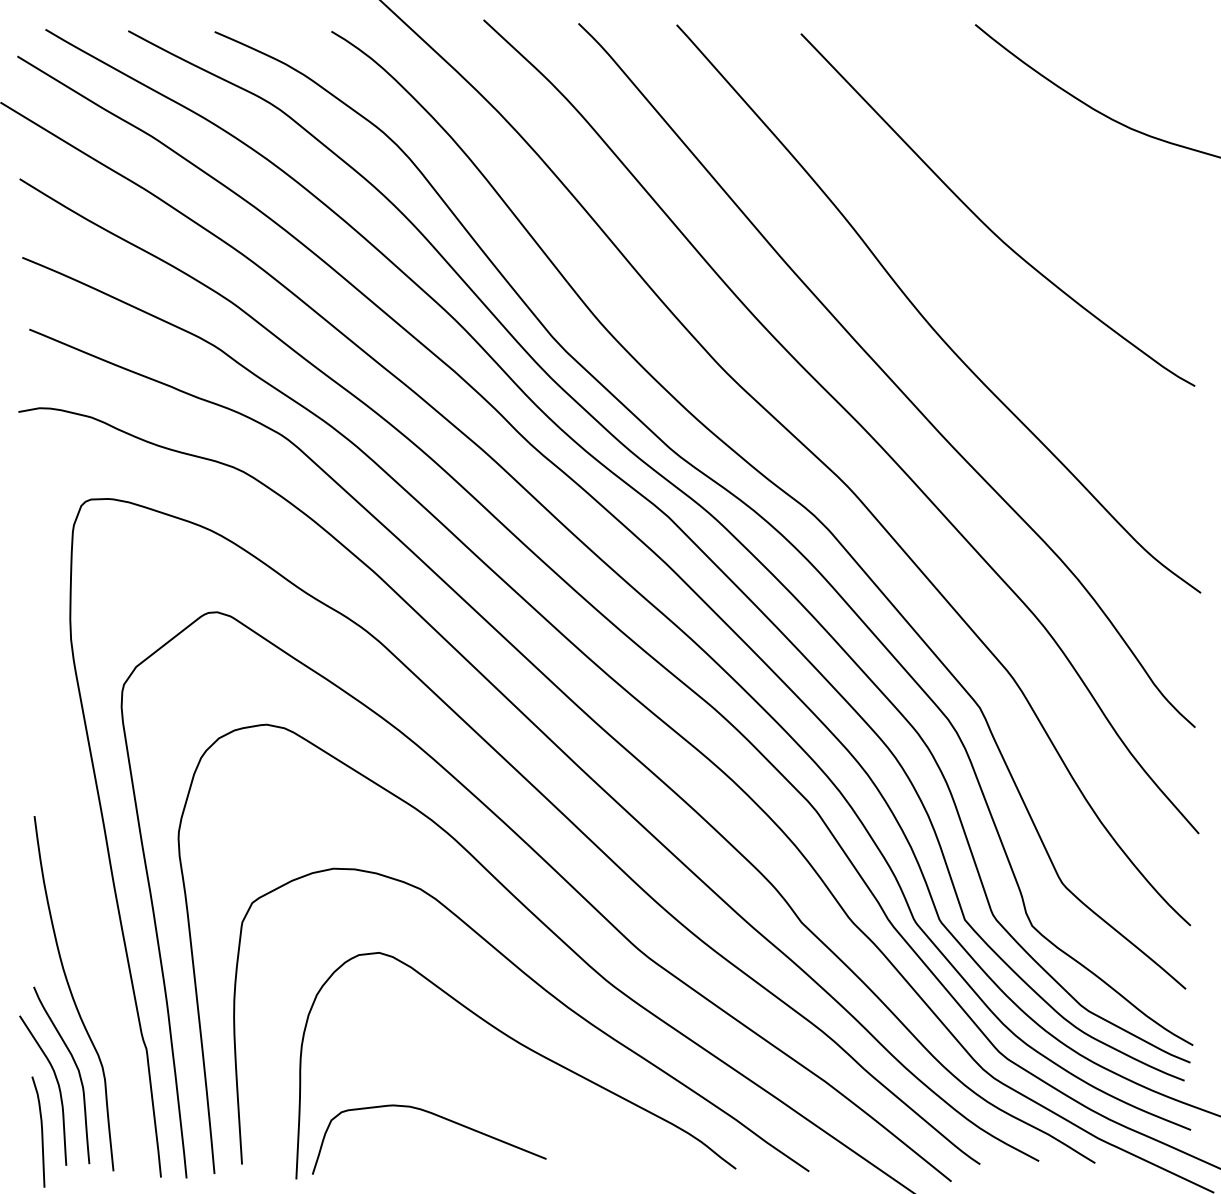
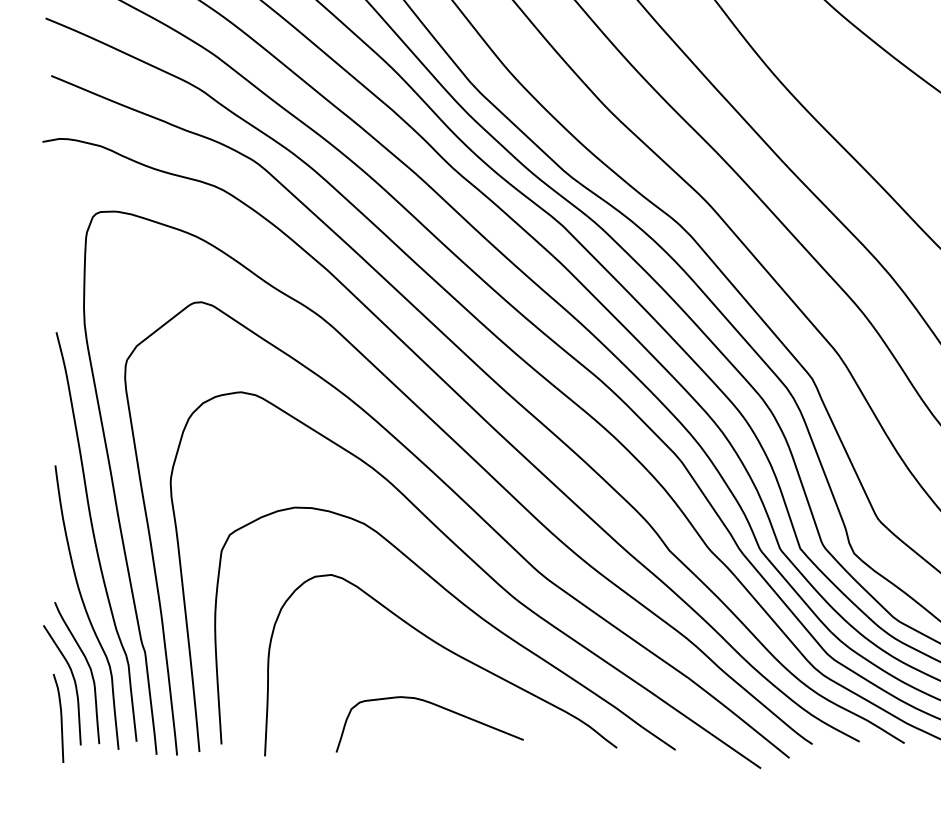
curve: (84, 906) -> (95, 537), added
curve: (436, 1116) -> (435, 705), moved

